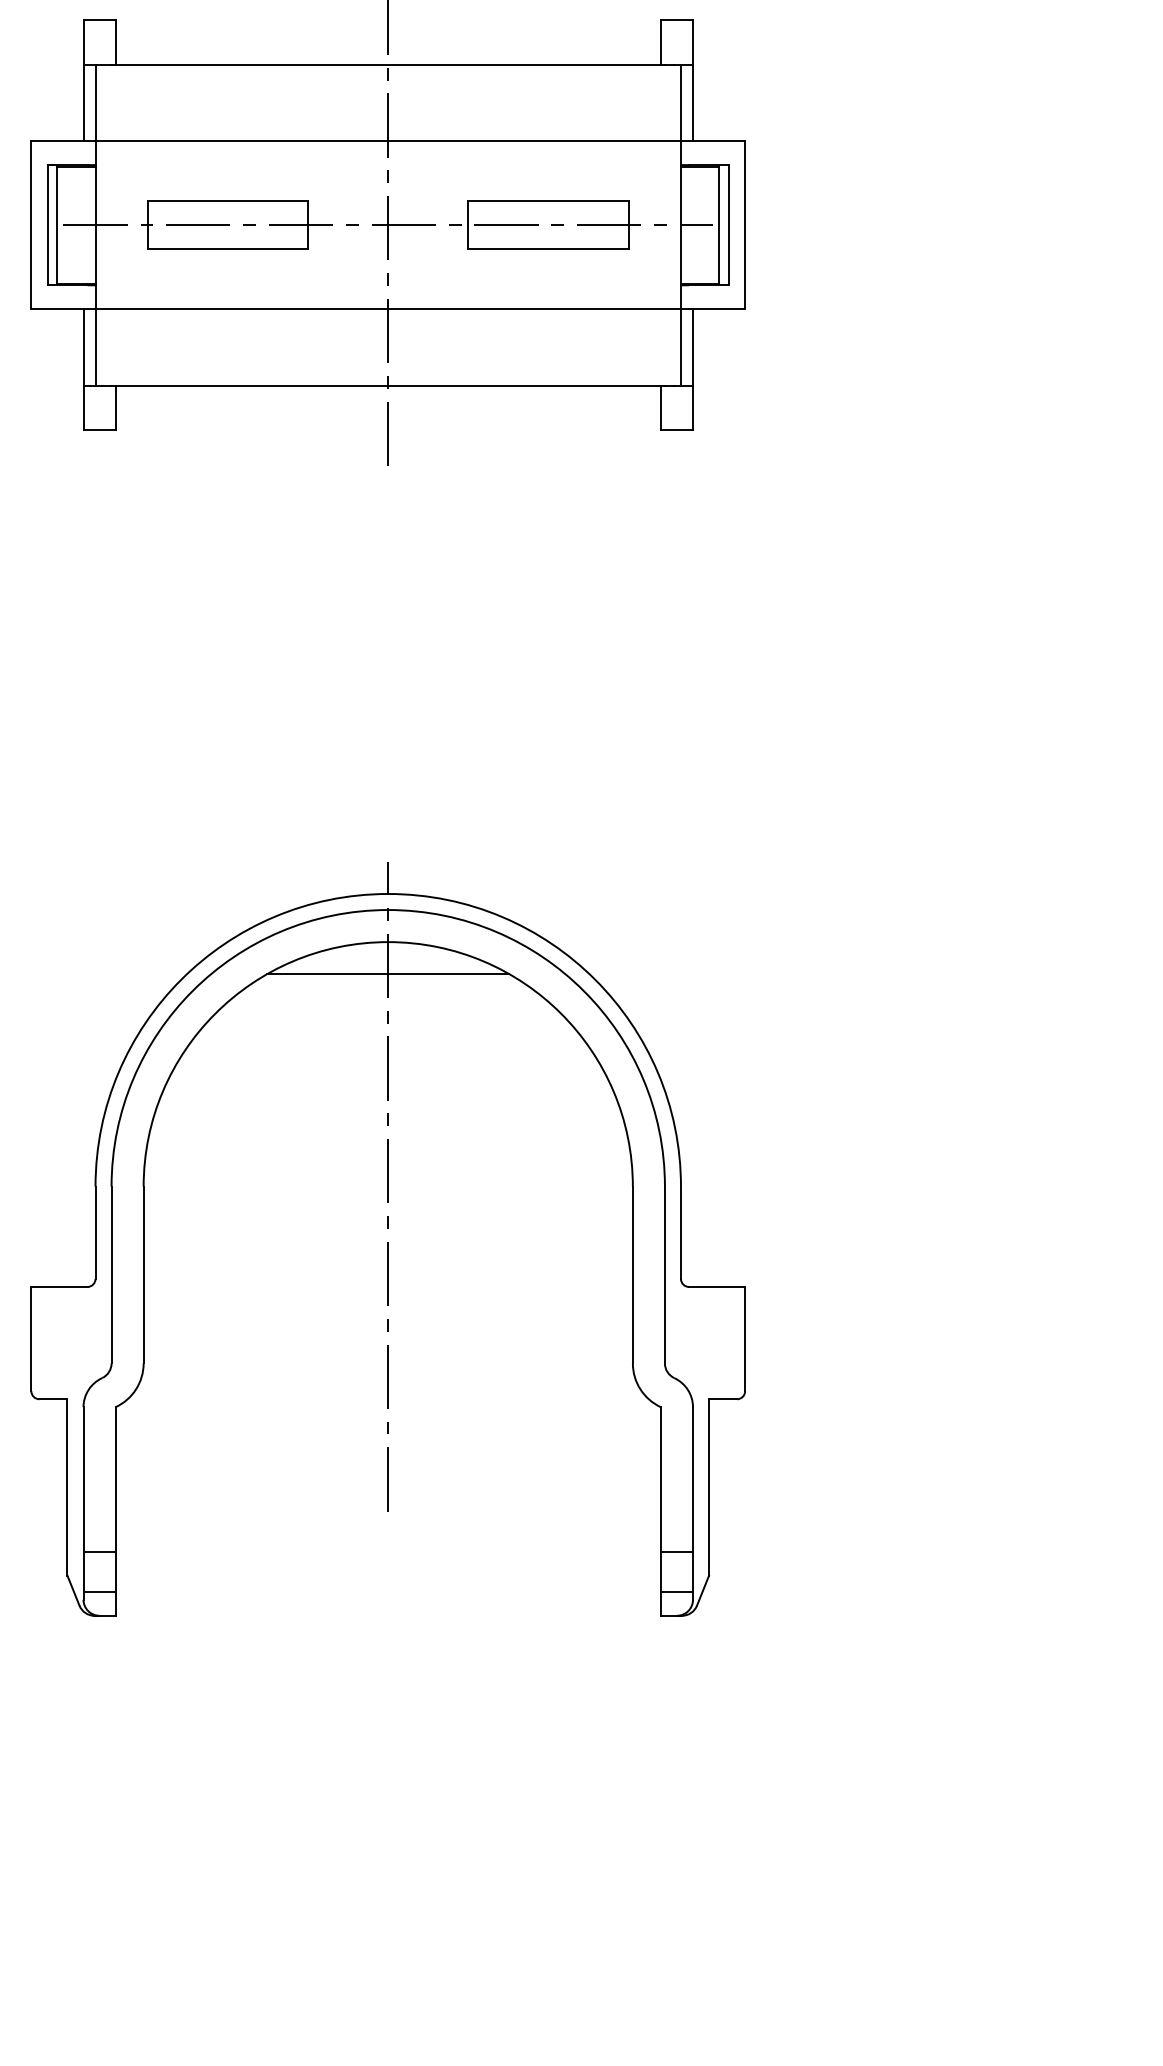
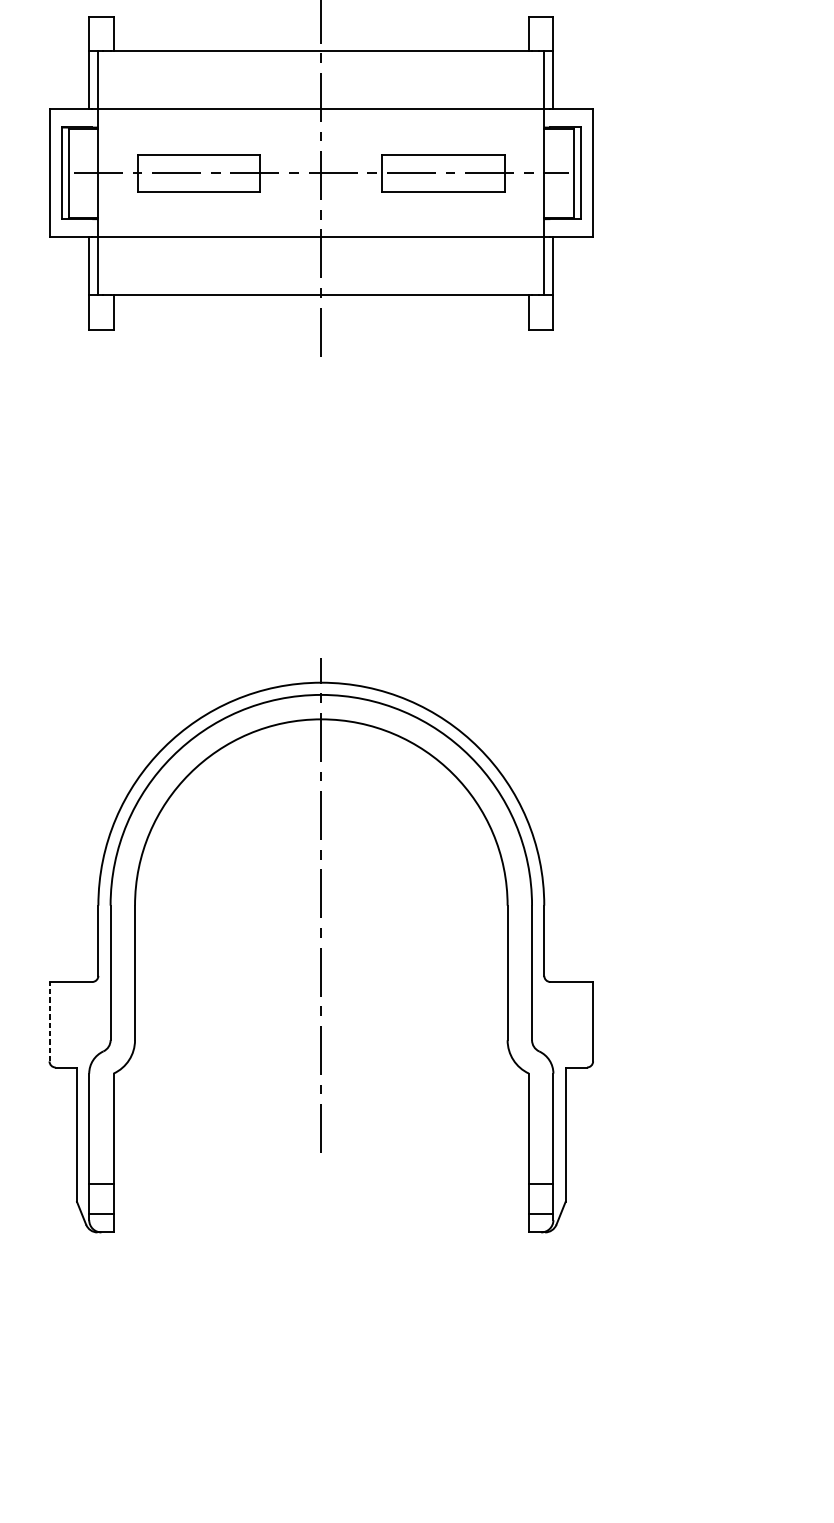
line: (388, 974) -> (321, 744), removed
line: (31, 1338) -> (49, 1021), solid -> dashed

